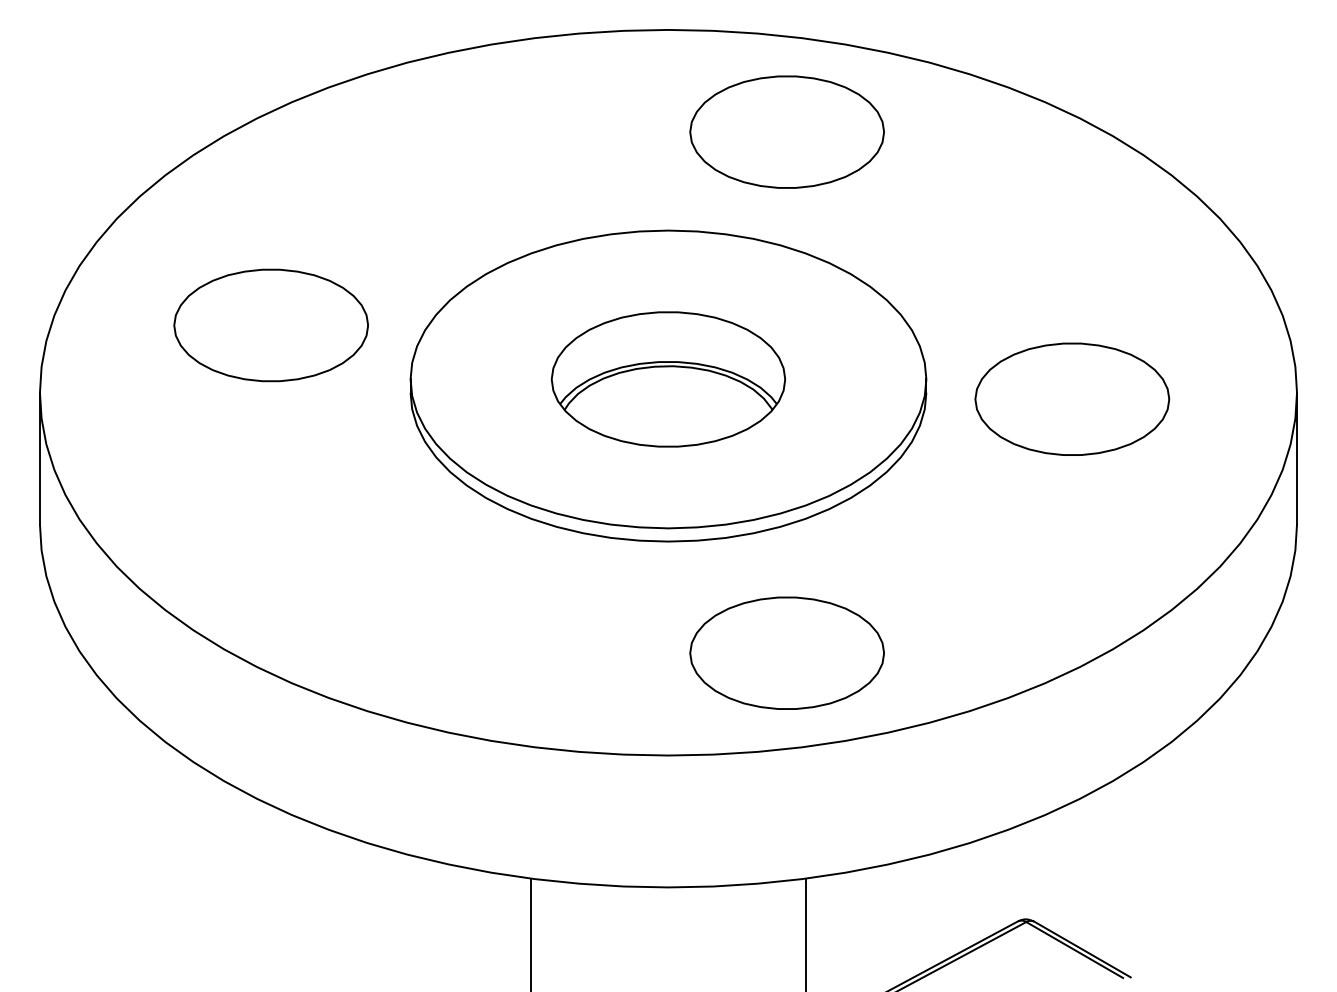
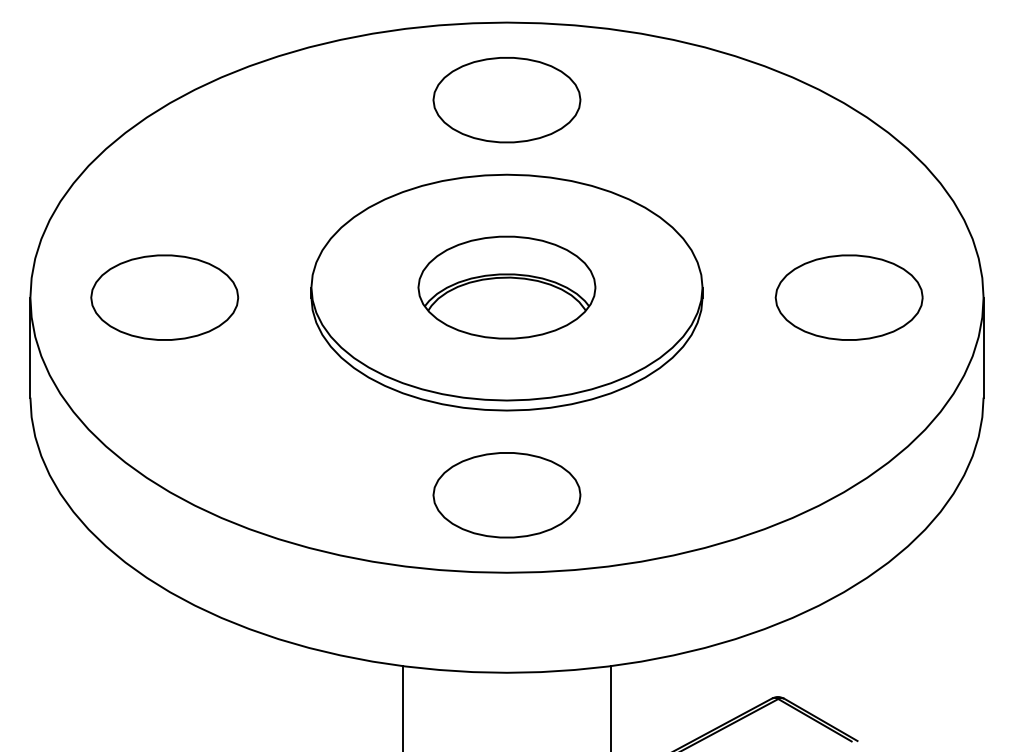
part: (786, 132) -> (506, 100), moved
part: (270, 325) -> (164, 297), moved
part: (1071, 399) -> (848, 297), moved
part: (786, 653) -> (506, 495), moved

